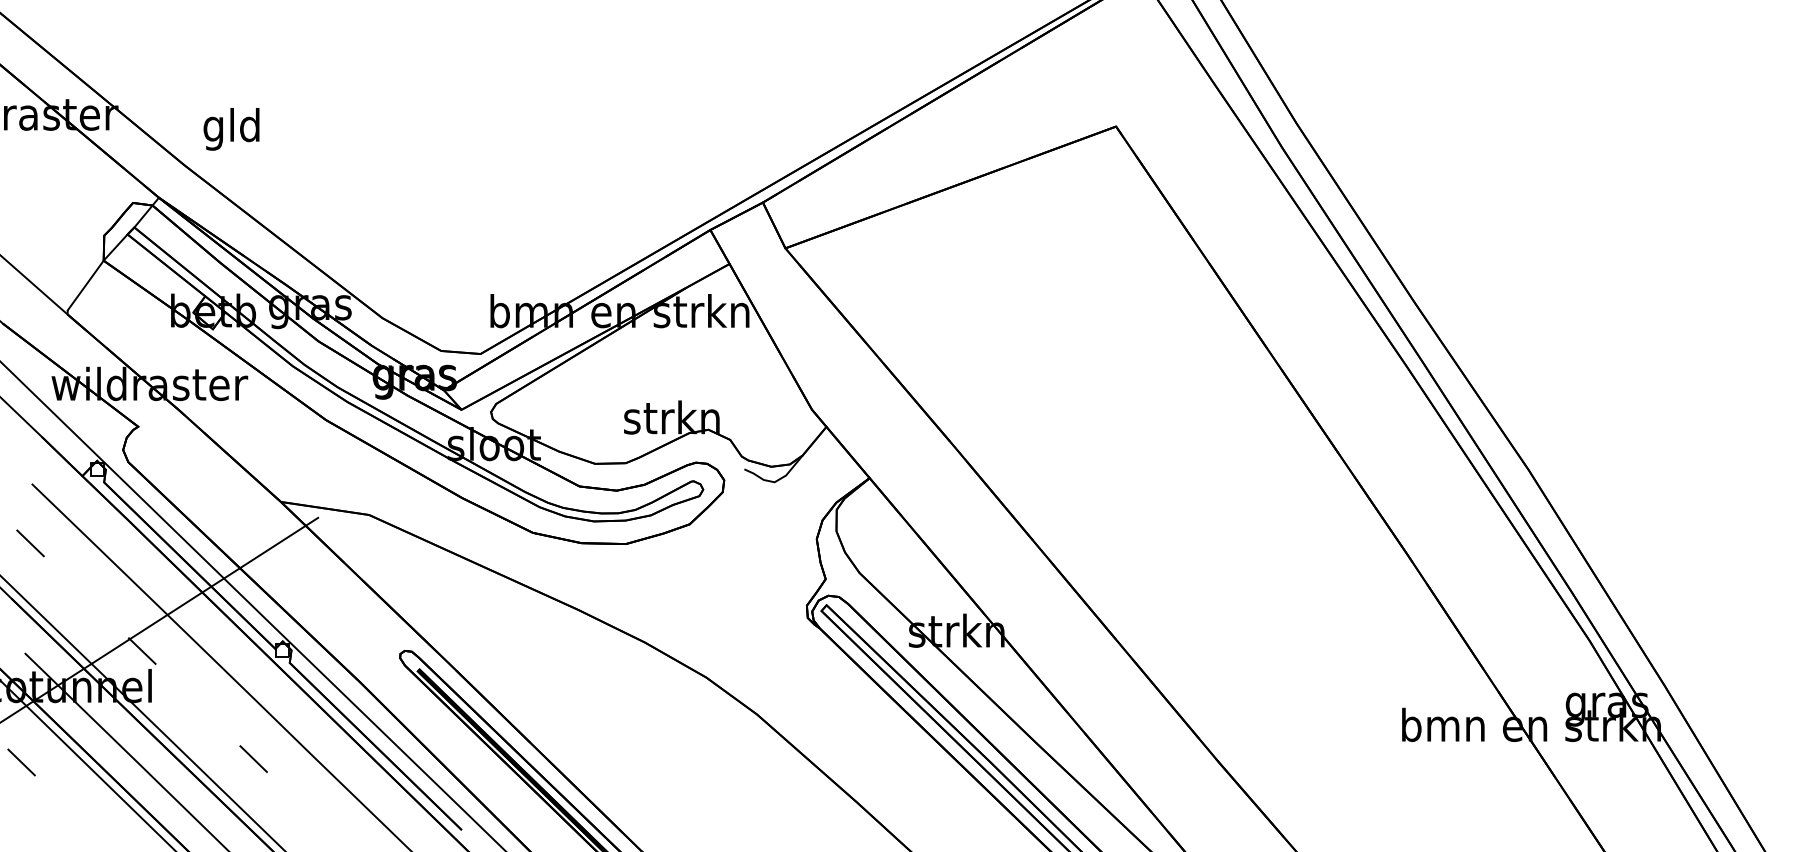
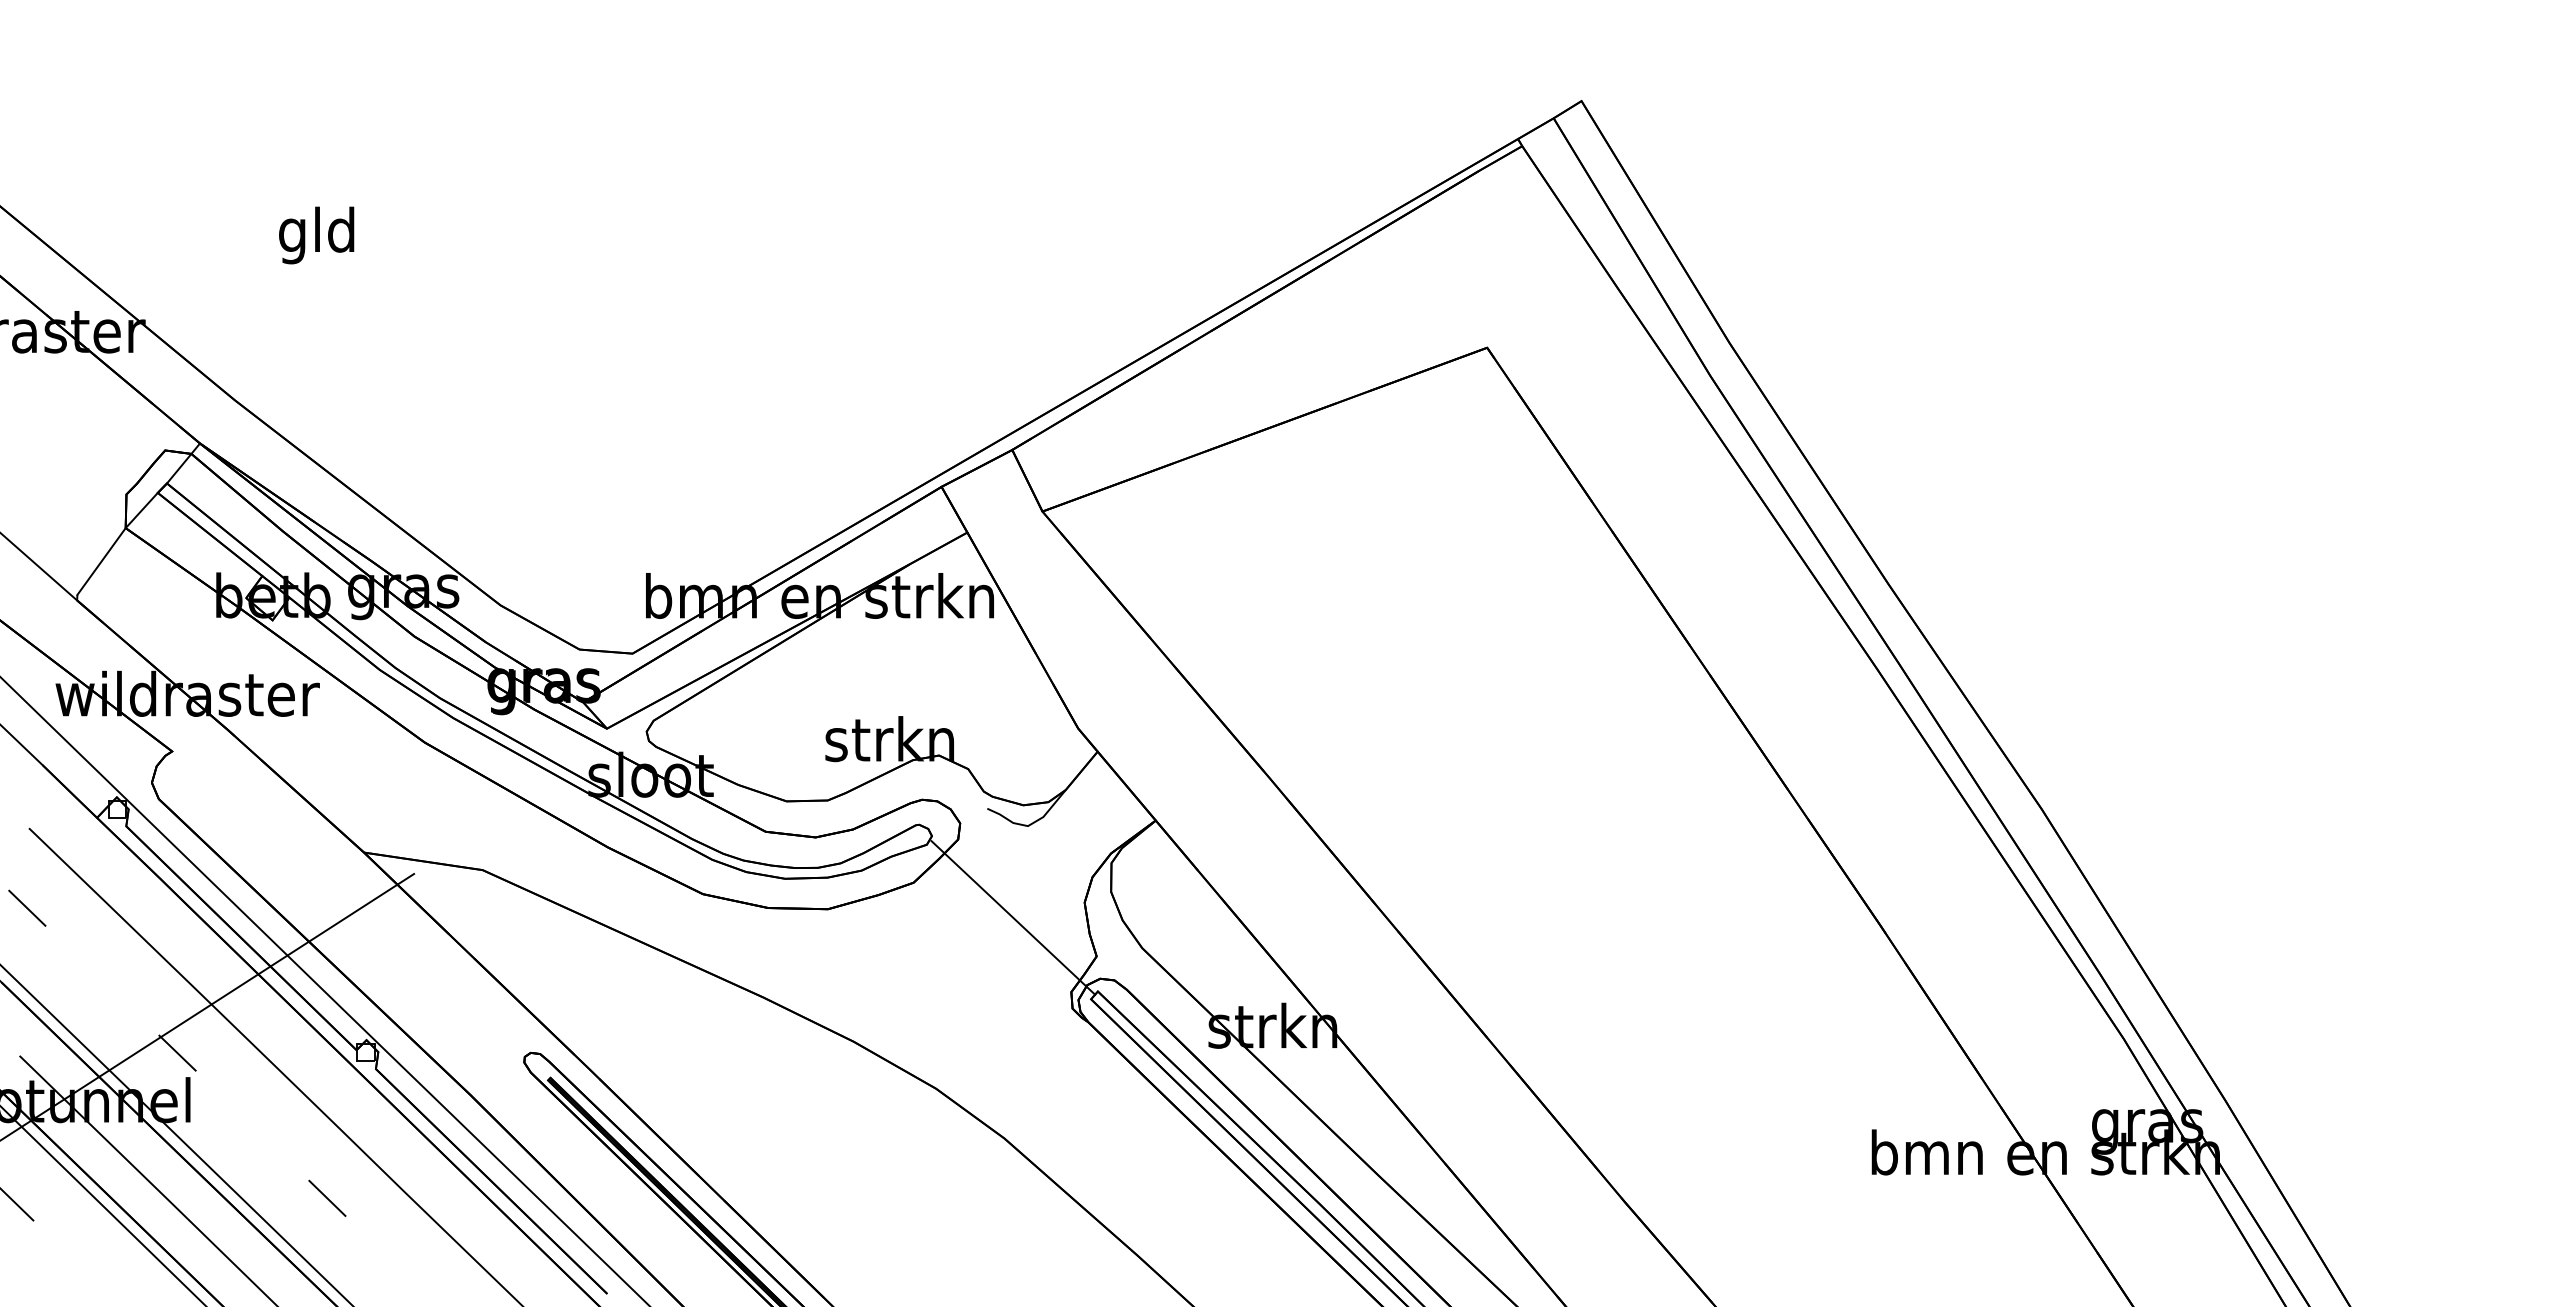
text: (231, 129) -> (316, 235), moved
line: (763, 550) -> (1013, 917), added

